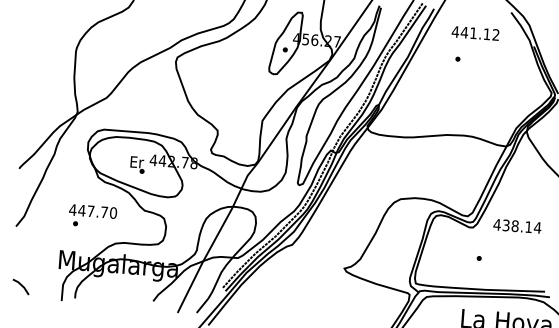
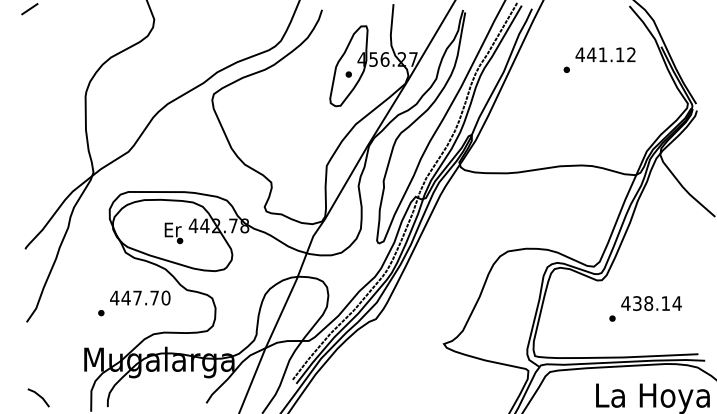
text: (475, 33) -> (605, 54), moved
text: (93, 211) -> (140, 297), moved
text: (517, 226) -> (651, 303), moved

